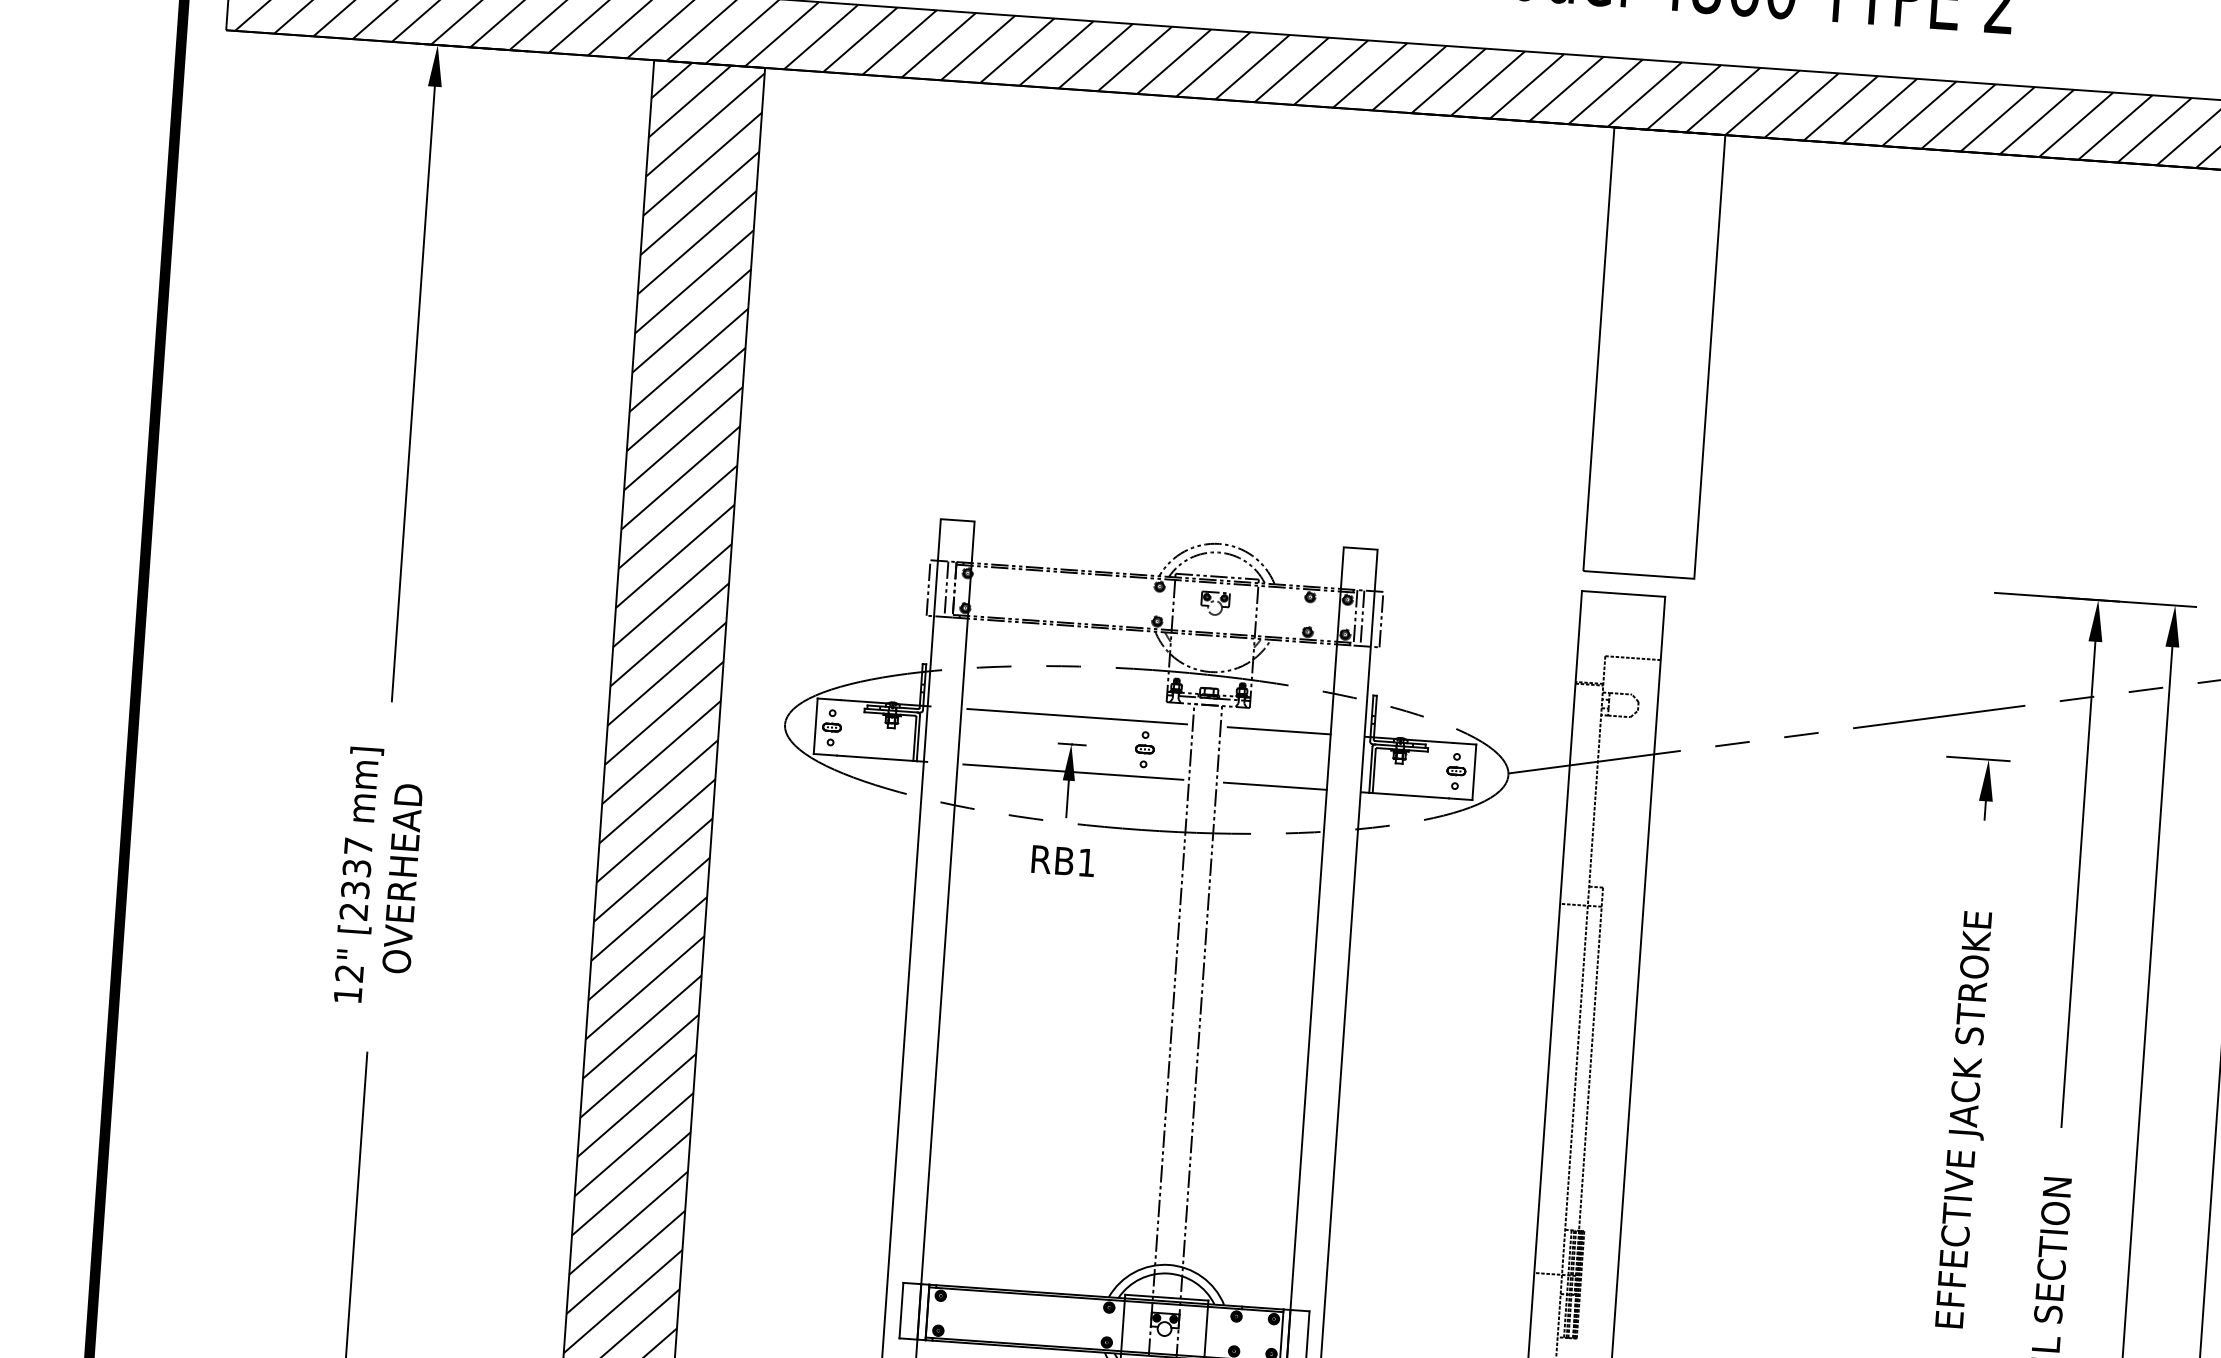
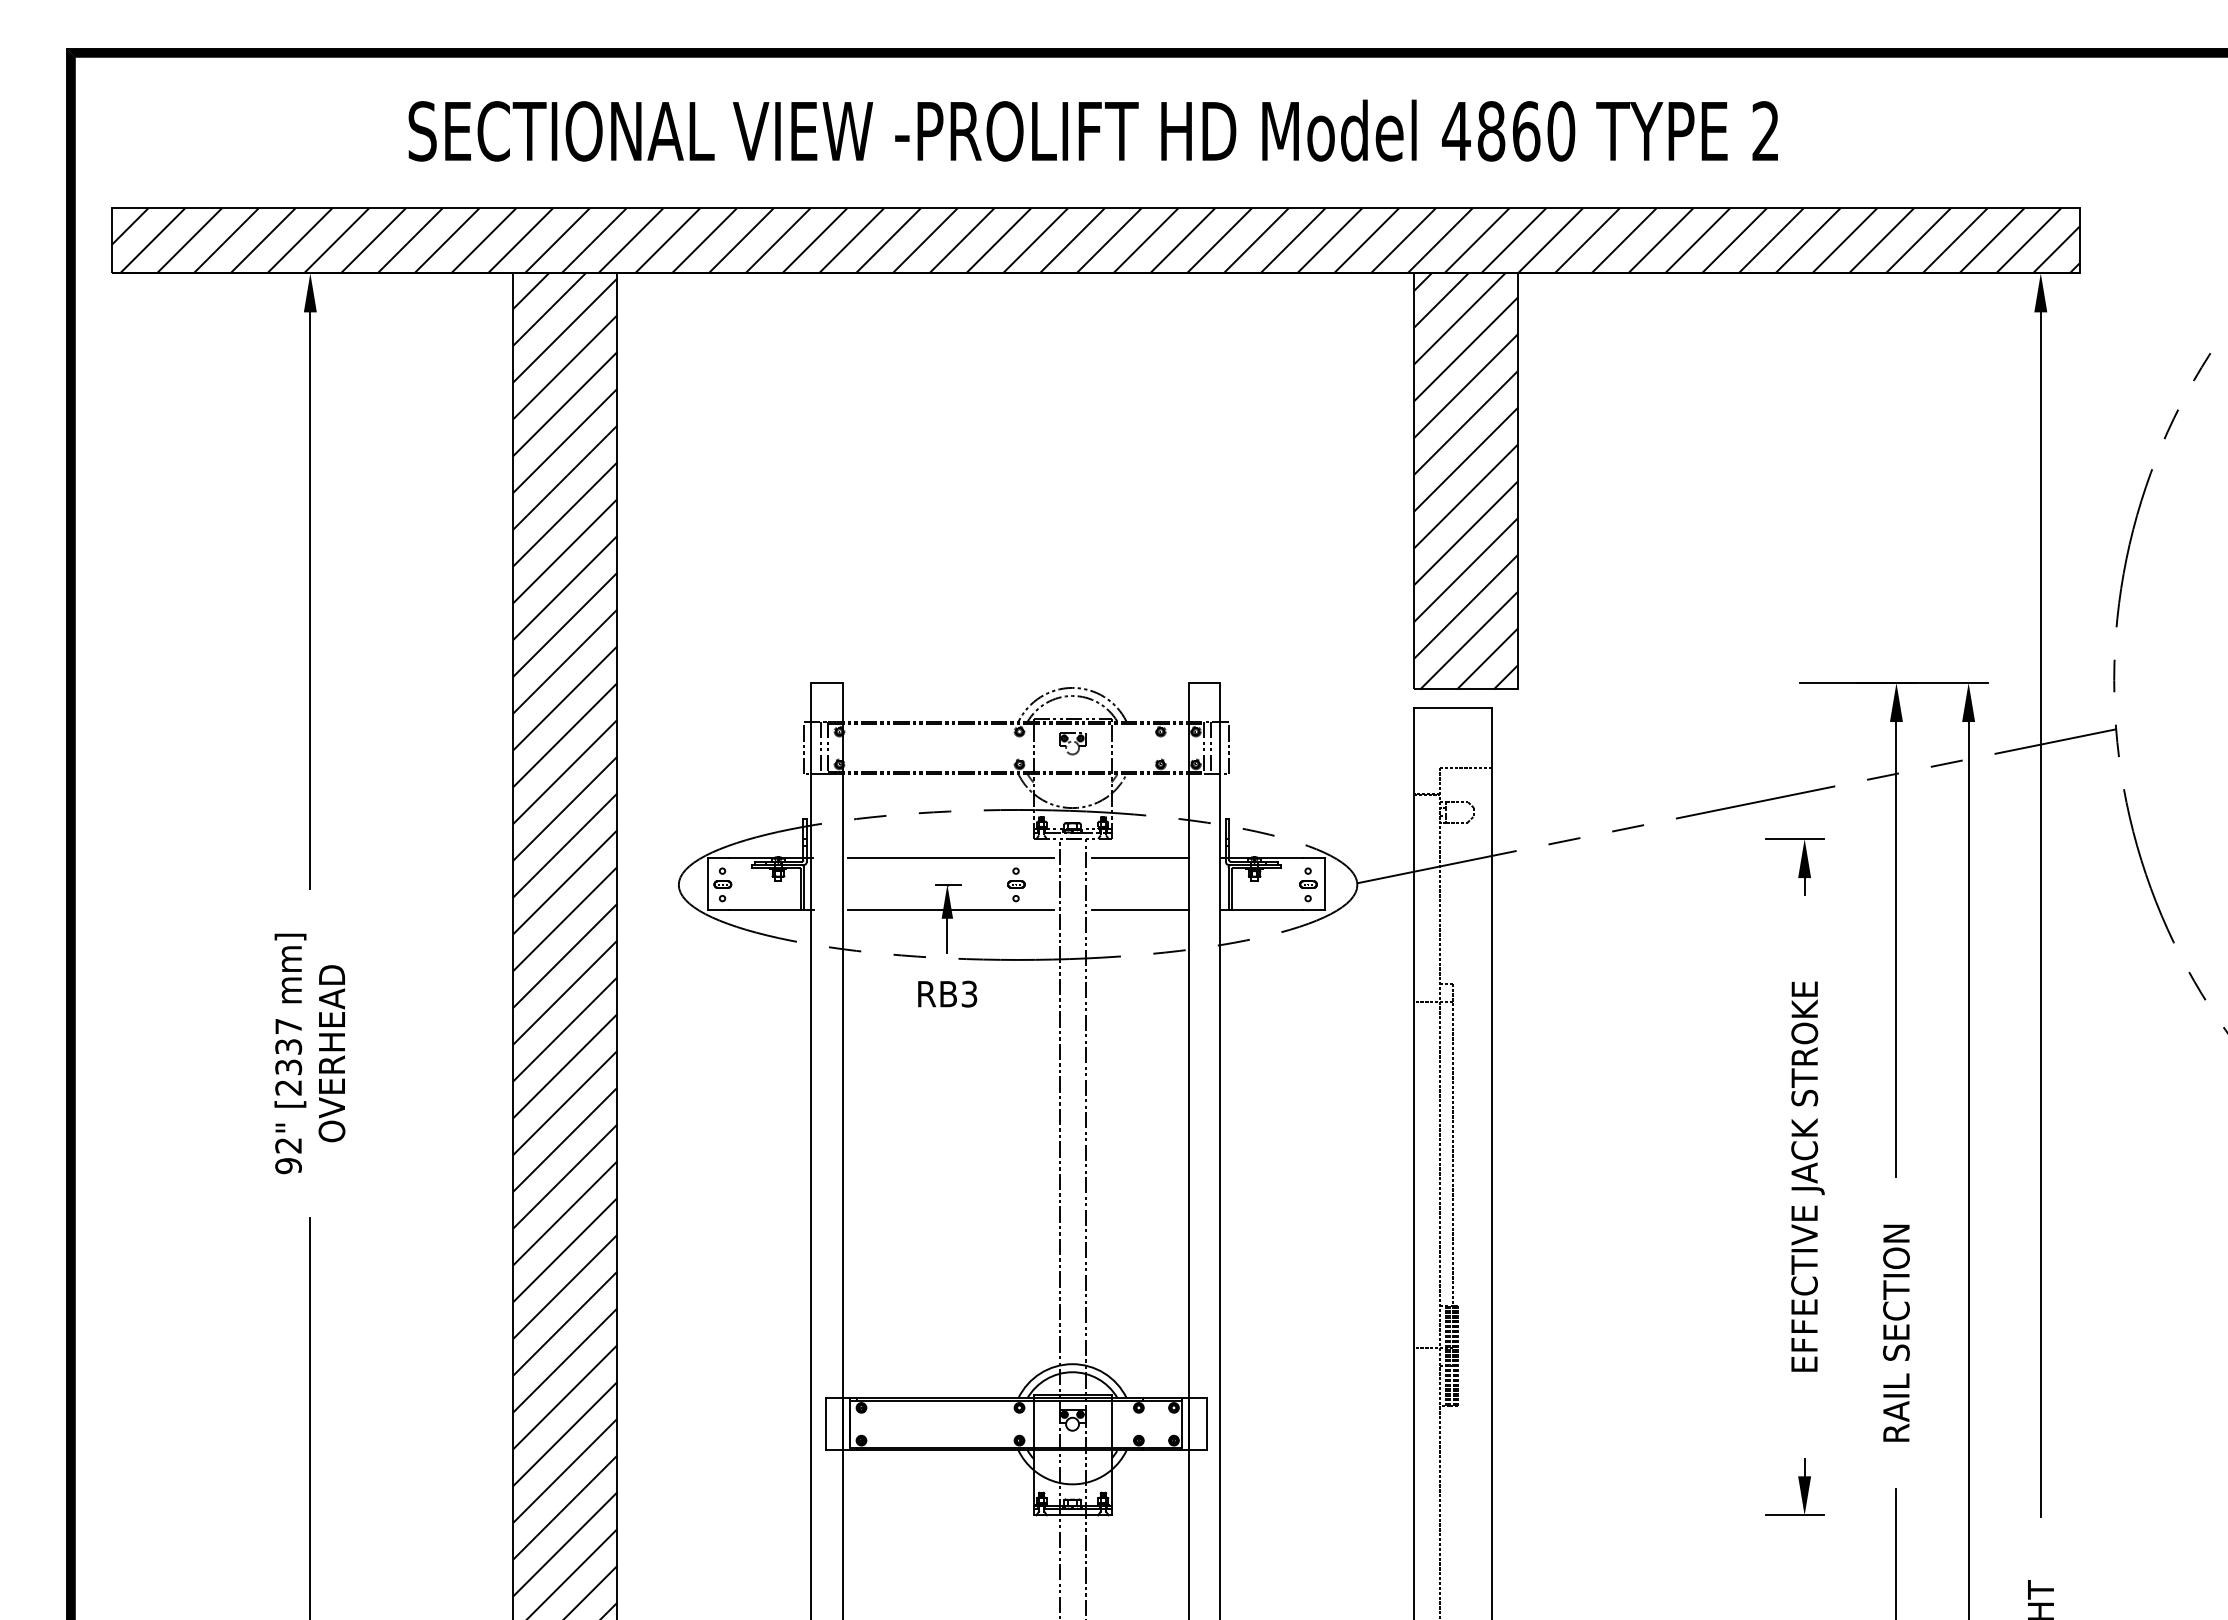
hatch: (1653, 353) -> (1465, 481), added
text: (1086, 862) -> (969, 993), RB1 -> RB3
text: (347, 995) -> (288, 1166), 12" -> 92"

